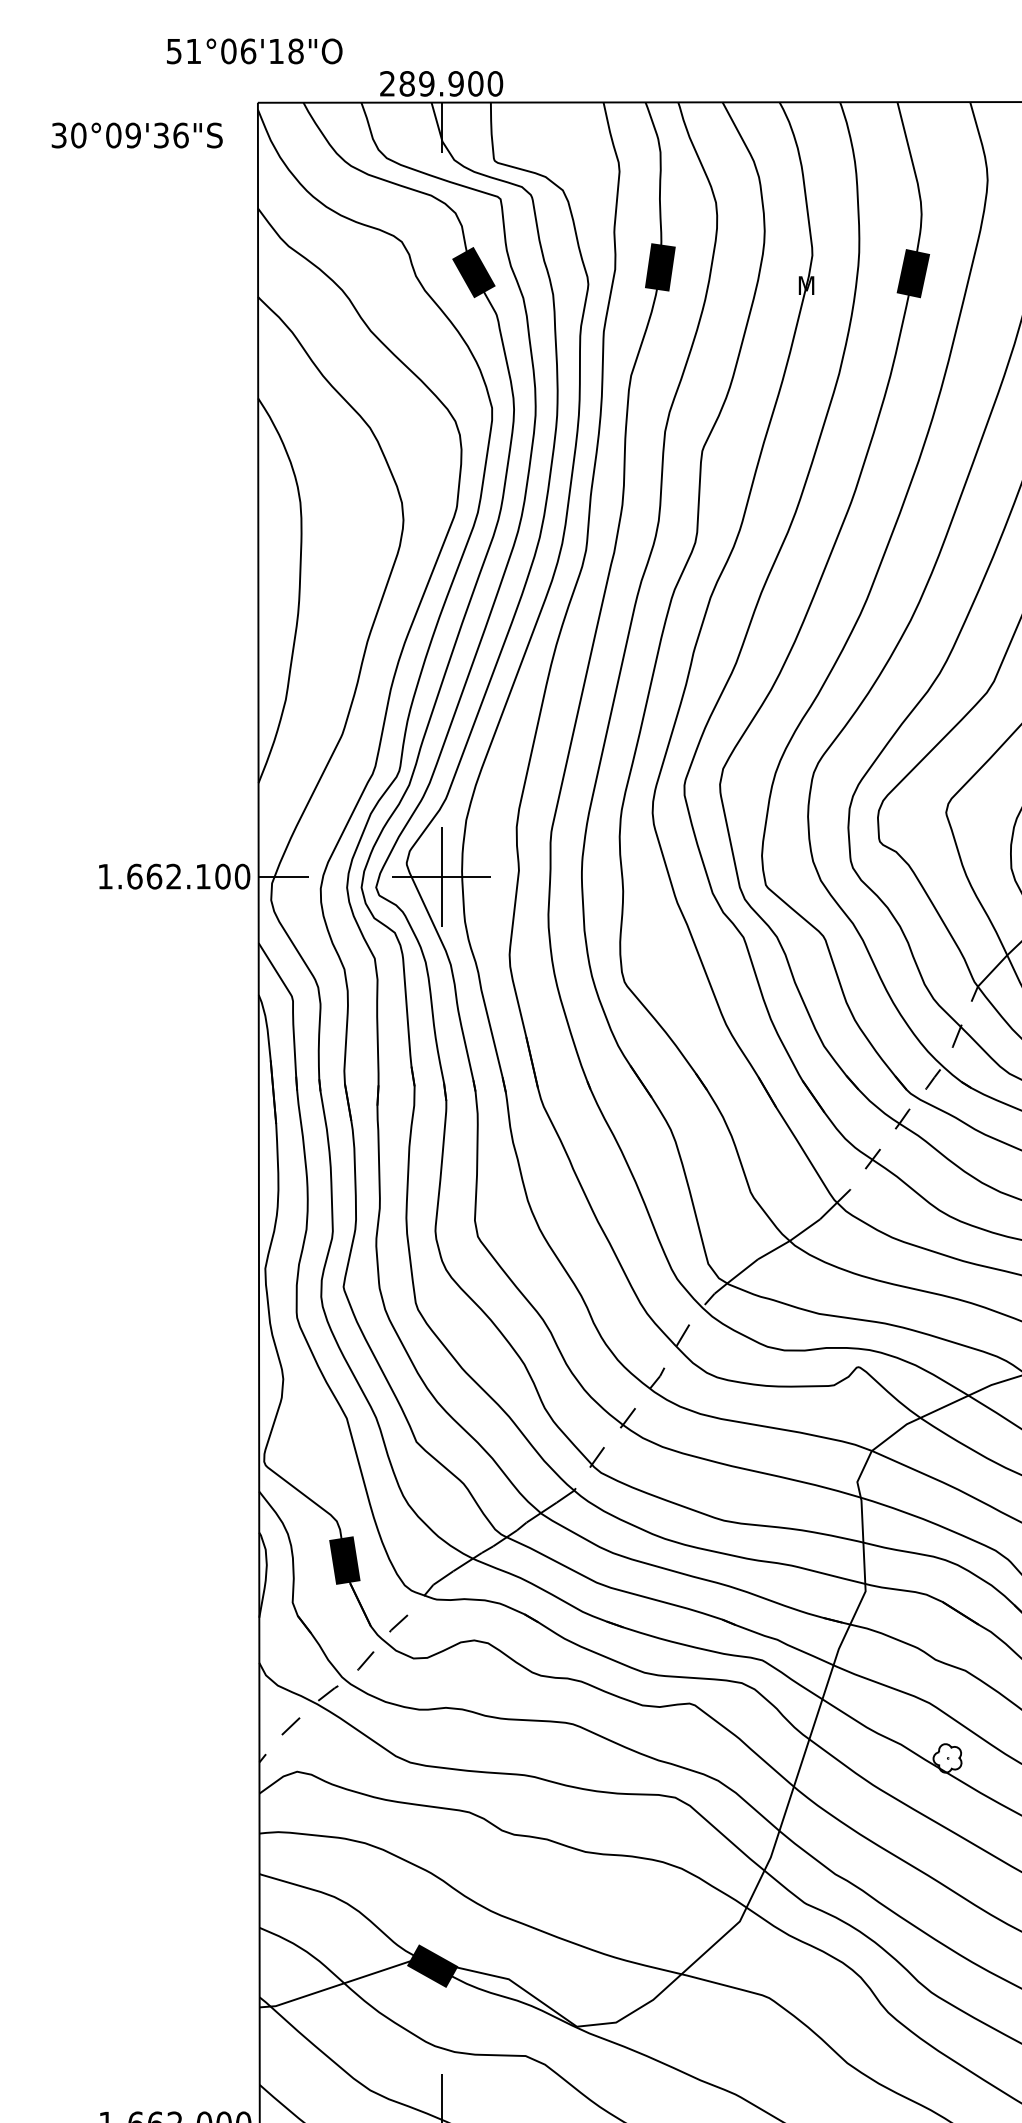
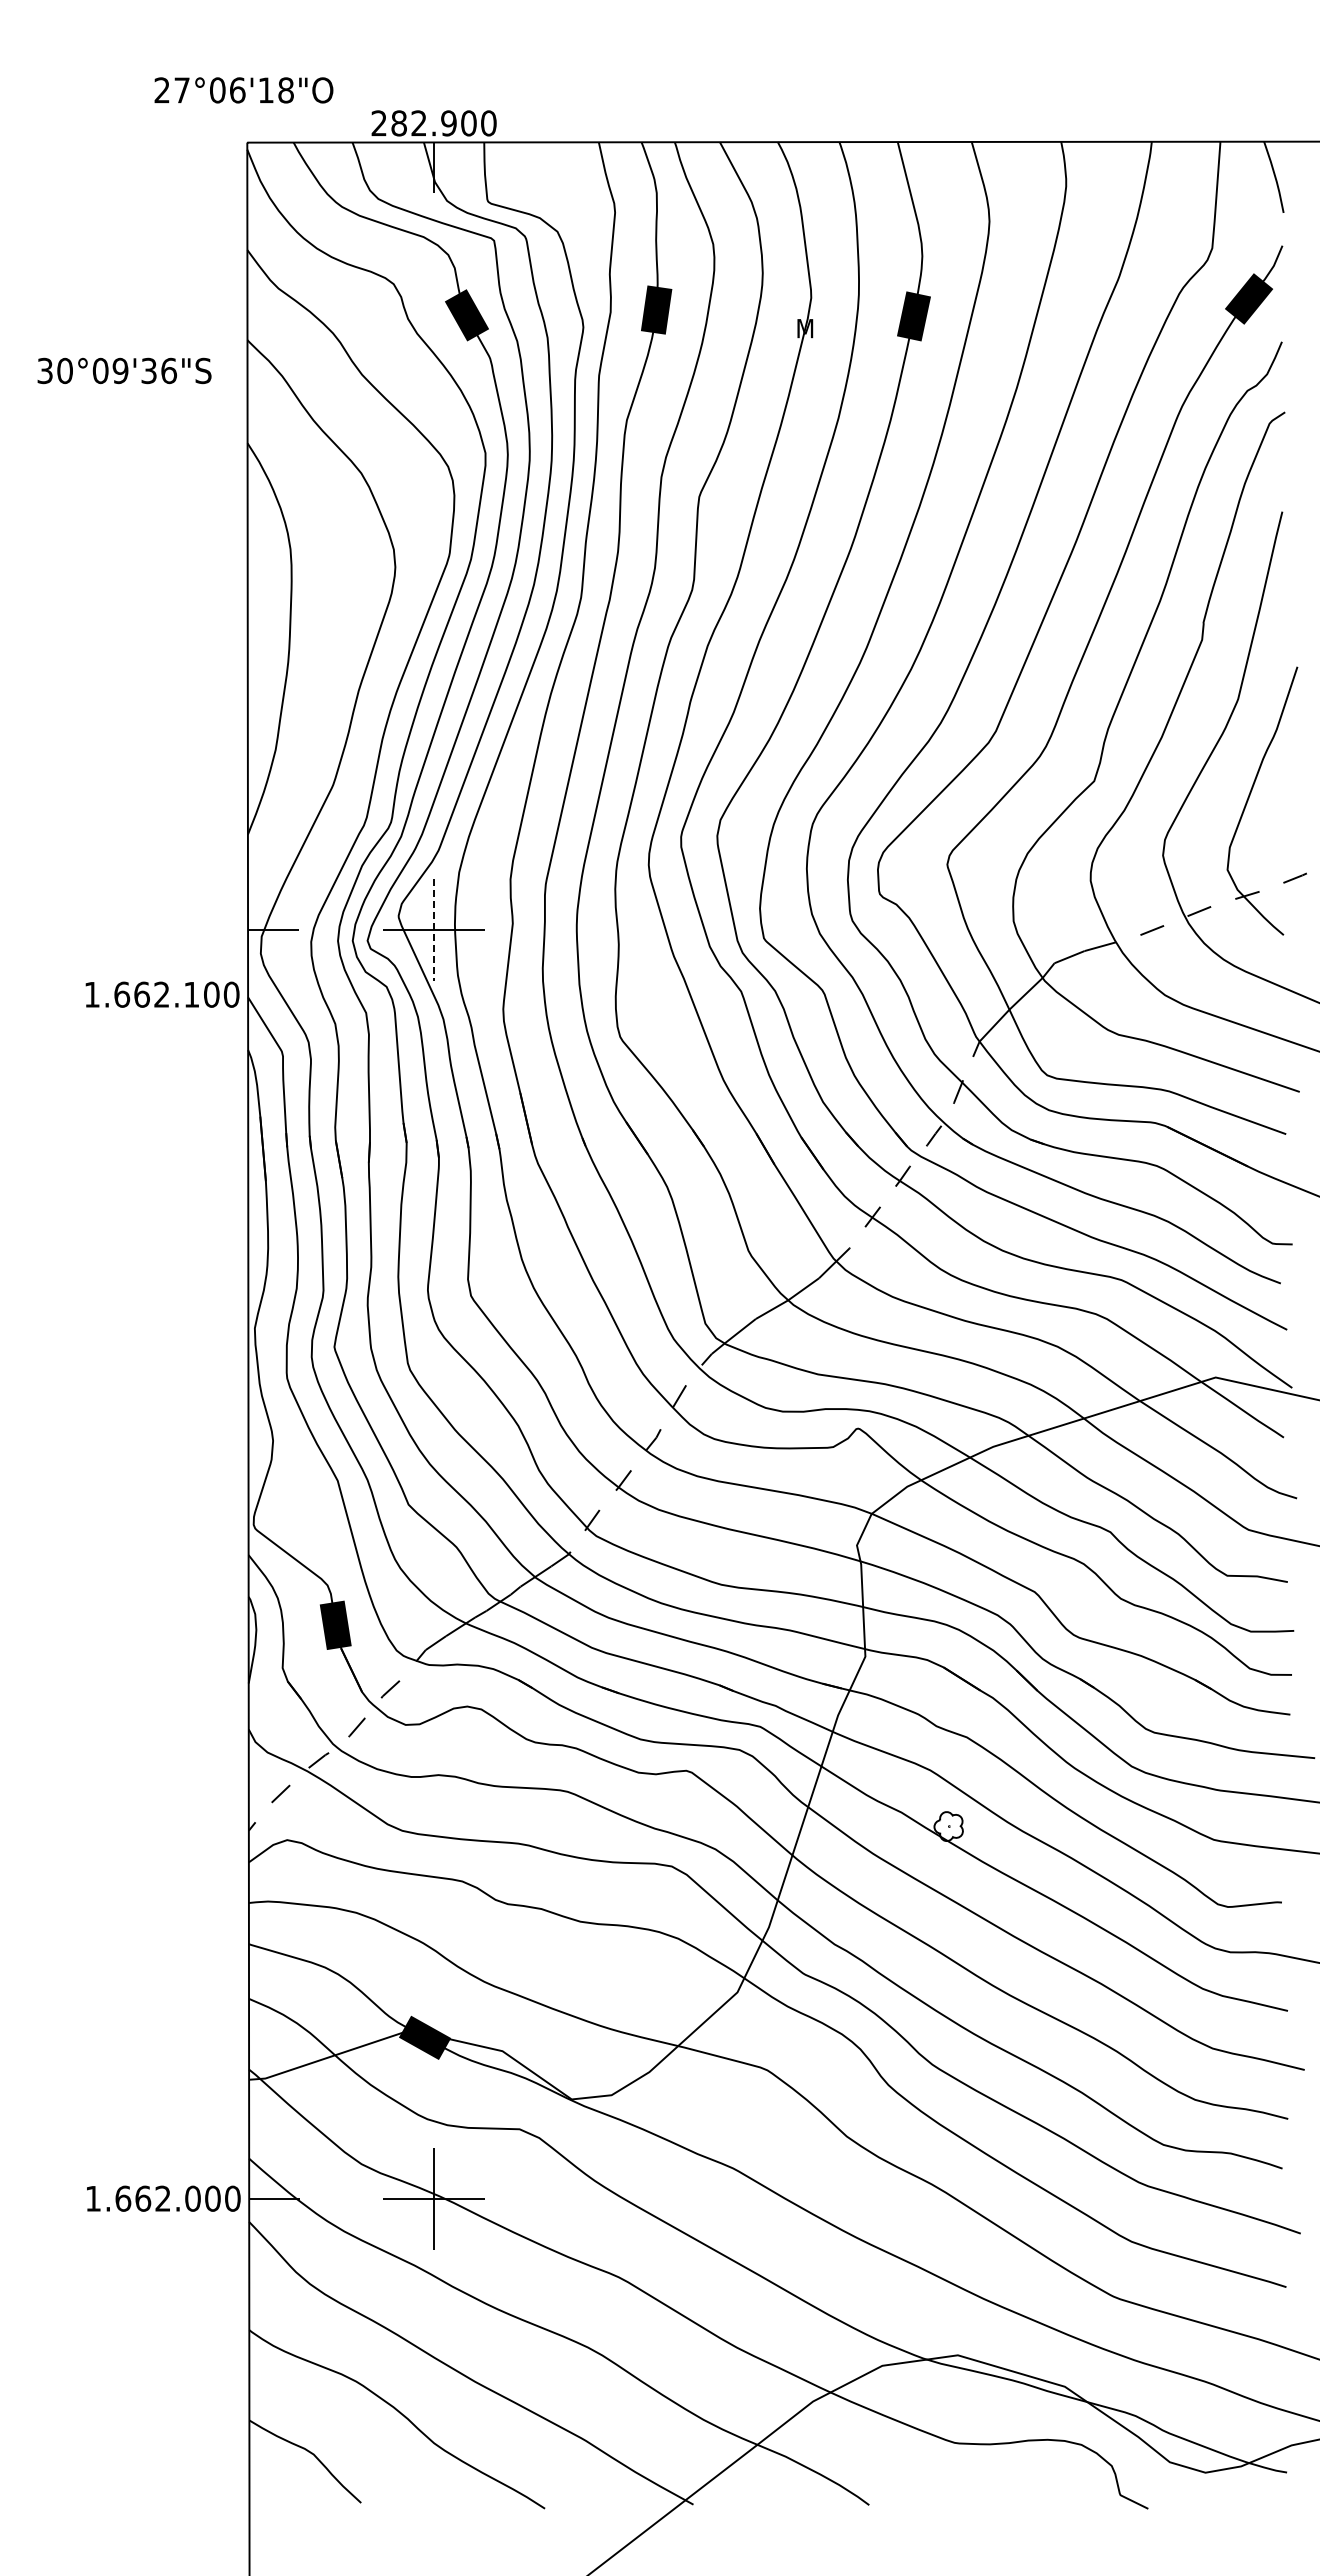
text: (183, 51) -> (171, 90), 51°06'18"O -> 27°06'18"O
text: (426, 83) -> (418, 123), 289.900 -> 282.900
text: (137, 135) -> (124, 370), moved
text: (174, 876) -> (162, 994), moved
line: (441, 876) -> (434, 929), solid -> dashed

